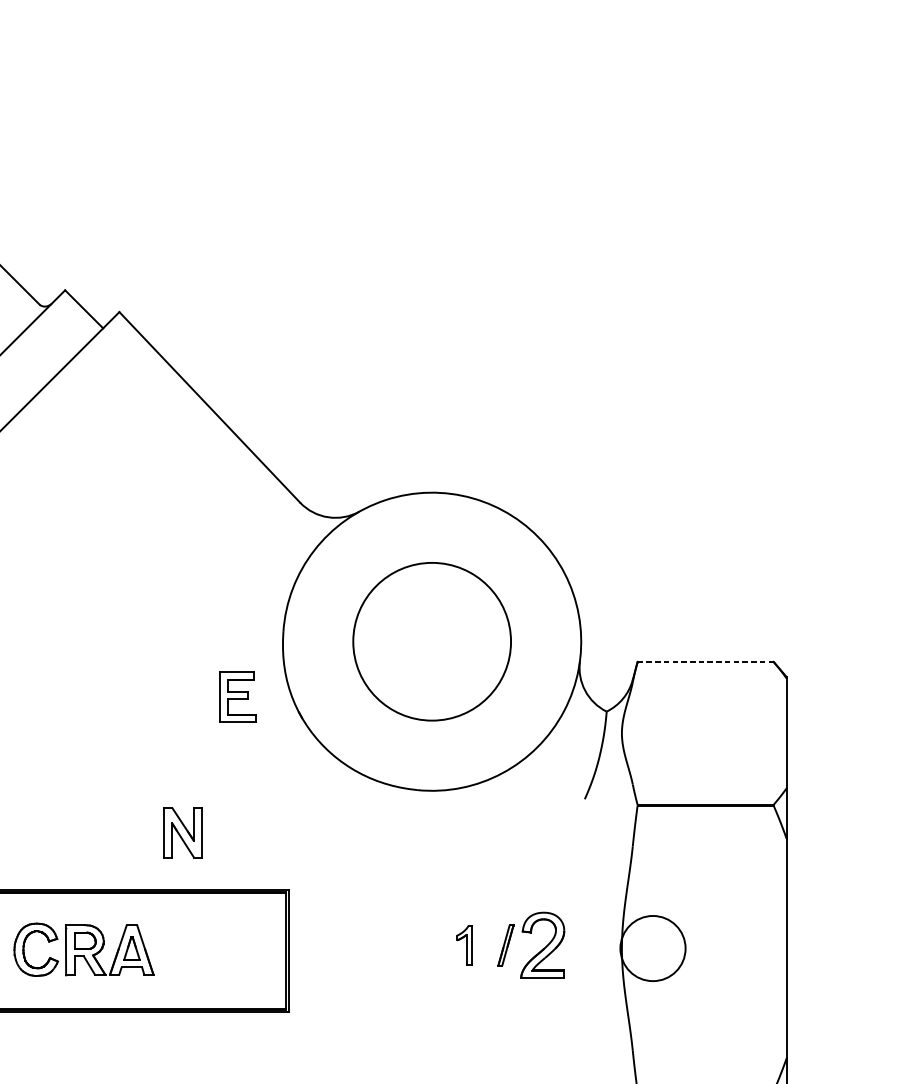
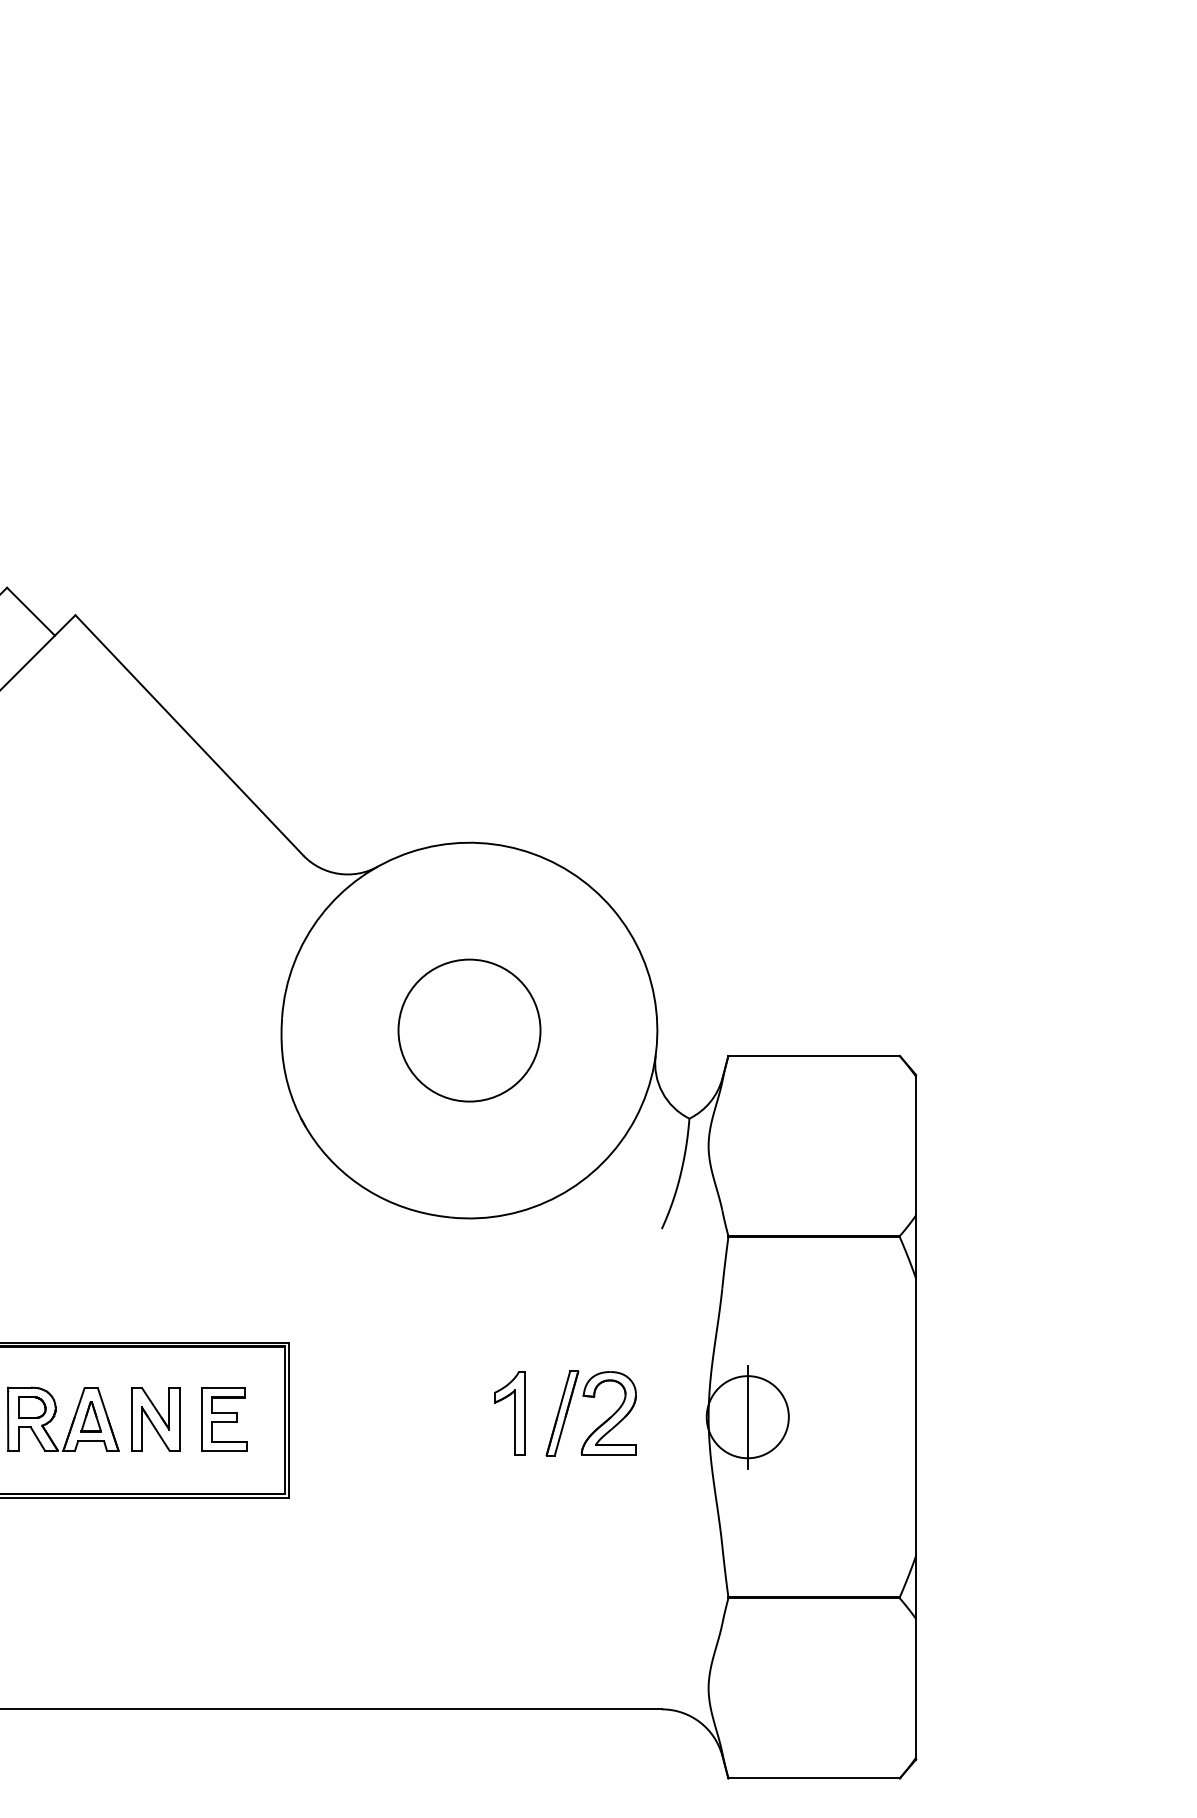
circle: (432, 641) -> (469, 1030), size x0.71
line: (705, 661) -> (814, 1055), dashed -> solid
part: (237, 697) -> (224, 1419), moved
part: (182, 832) -> (155, 1419), moved
part: (463, 945) -> (509, 1413), size x1.67
part: (505, 945) -> (562, 1413), size x1.67
line: (652, 948) -> (747, 1416), added

